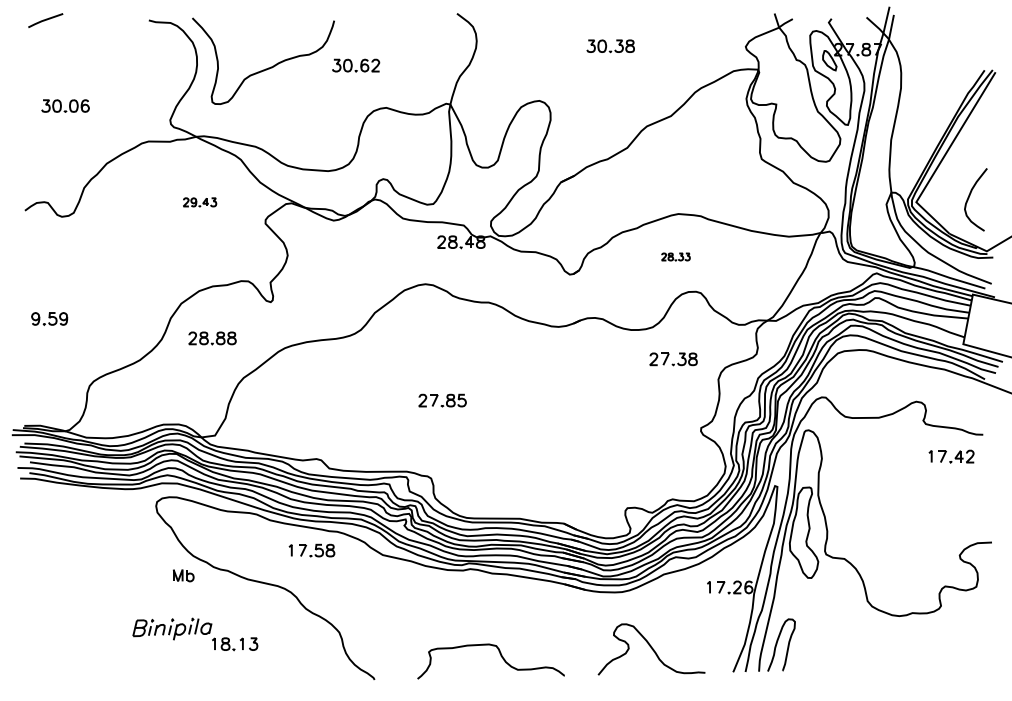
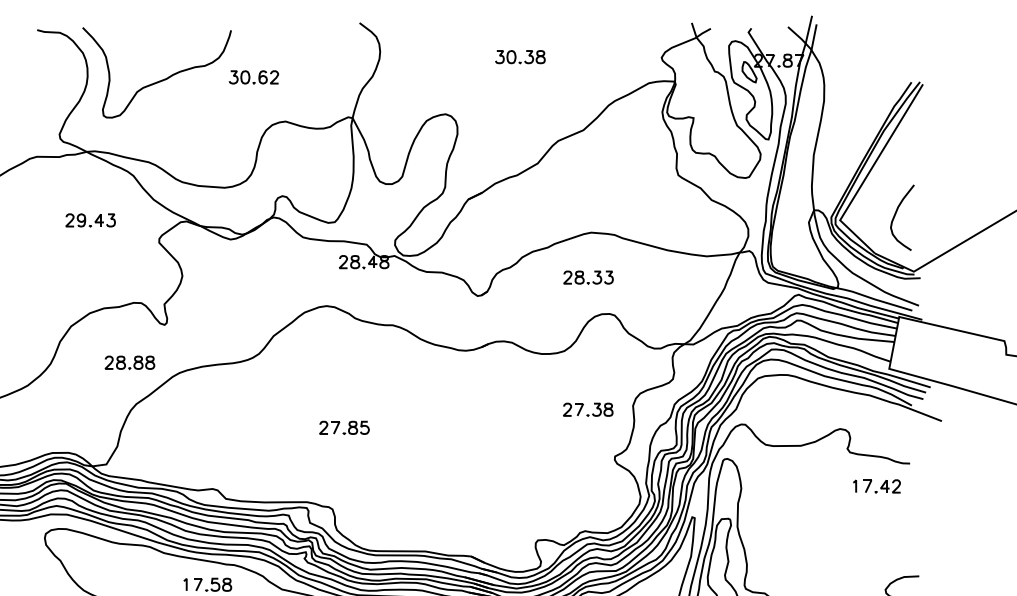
part: (199, 202) -> (90, 220), size x1.43
part: (675, 256) -> (588, 277), size x1.67
part: (212, 338) -> (129, 362), moved
part: (673, 359) -> (588, 409), moved

